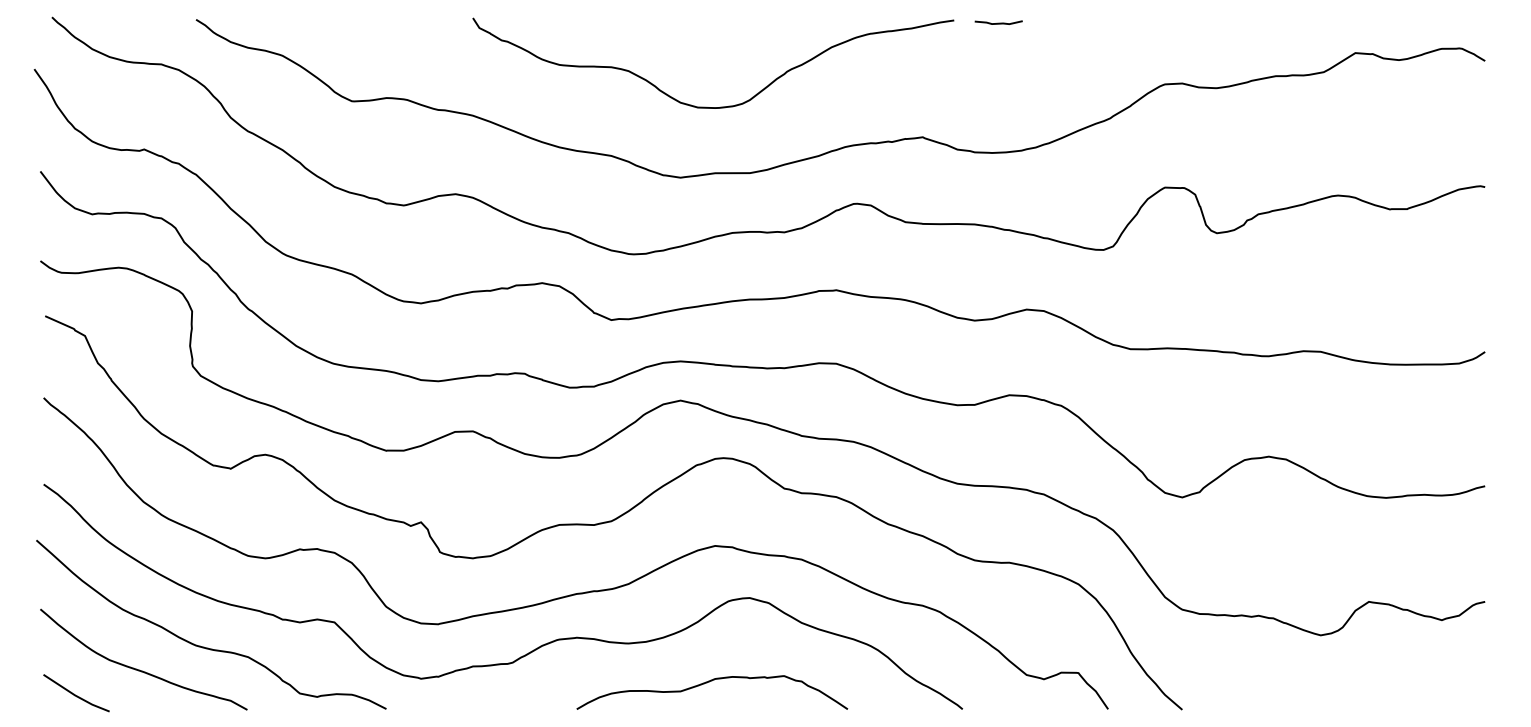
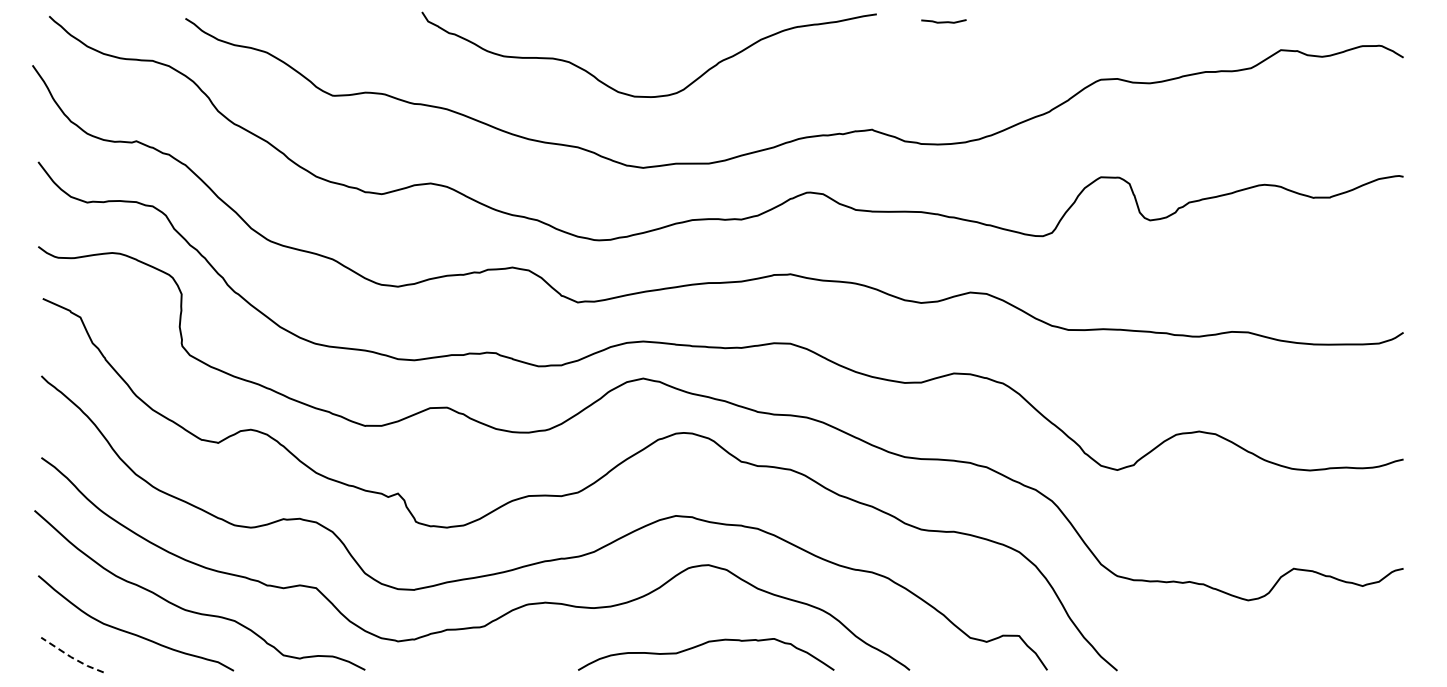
curve: (704, 106) -> (640, 95), moved
curve: (708, 683) -> (702, 645), moved
line: (75, 695) -> (71, 657), solid -> dashed

